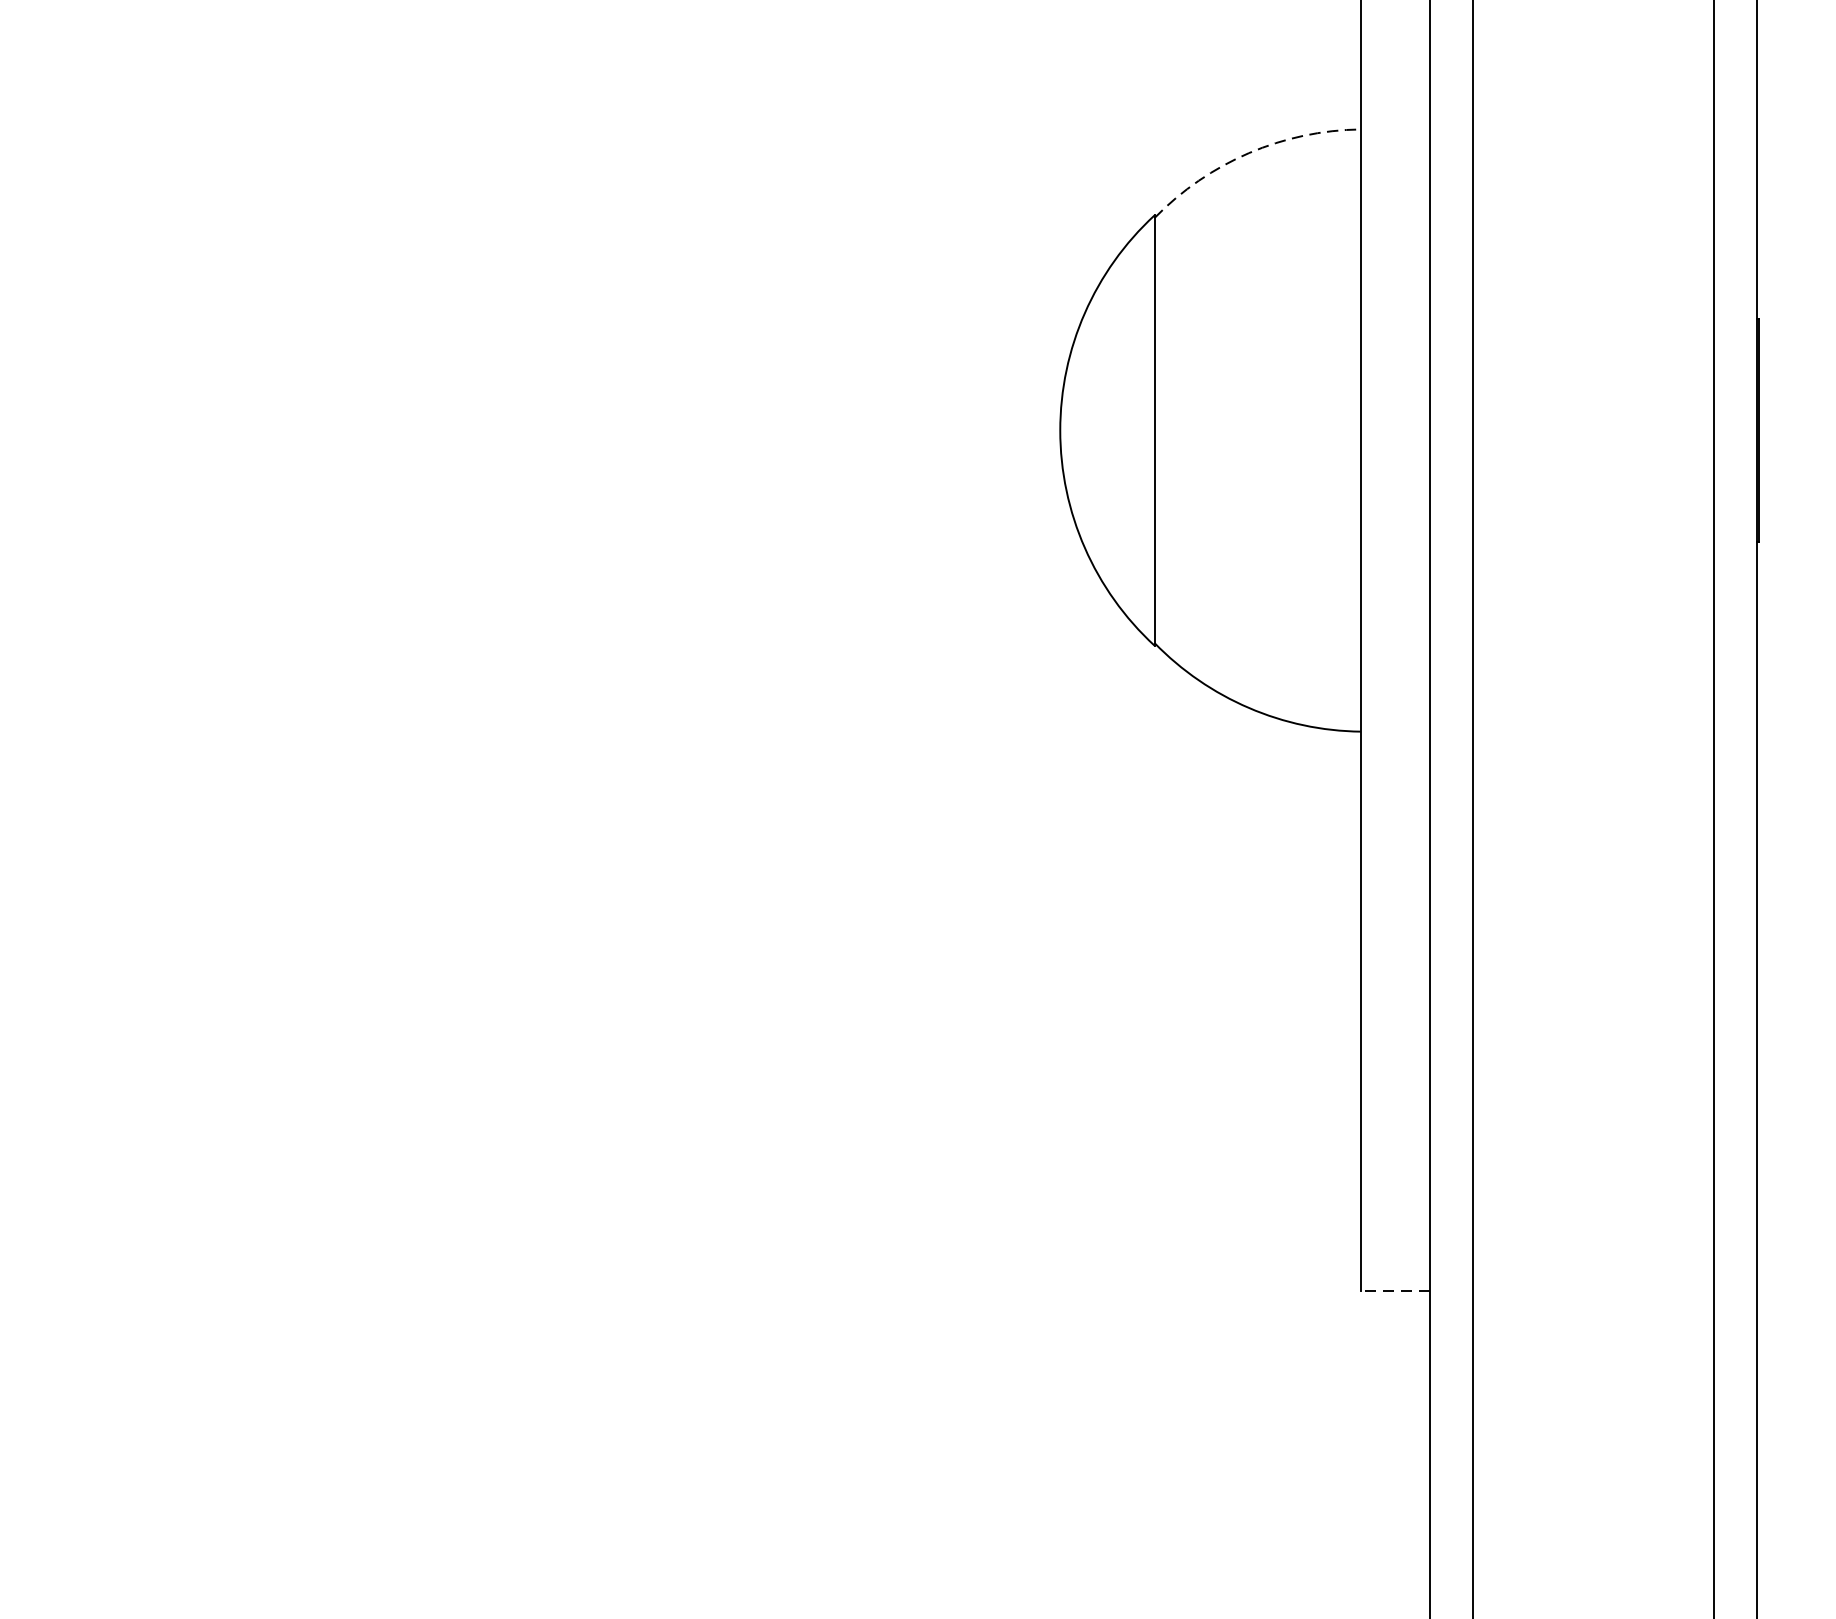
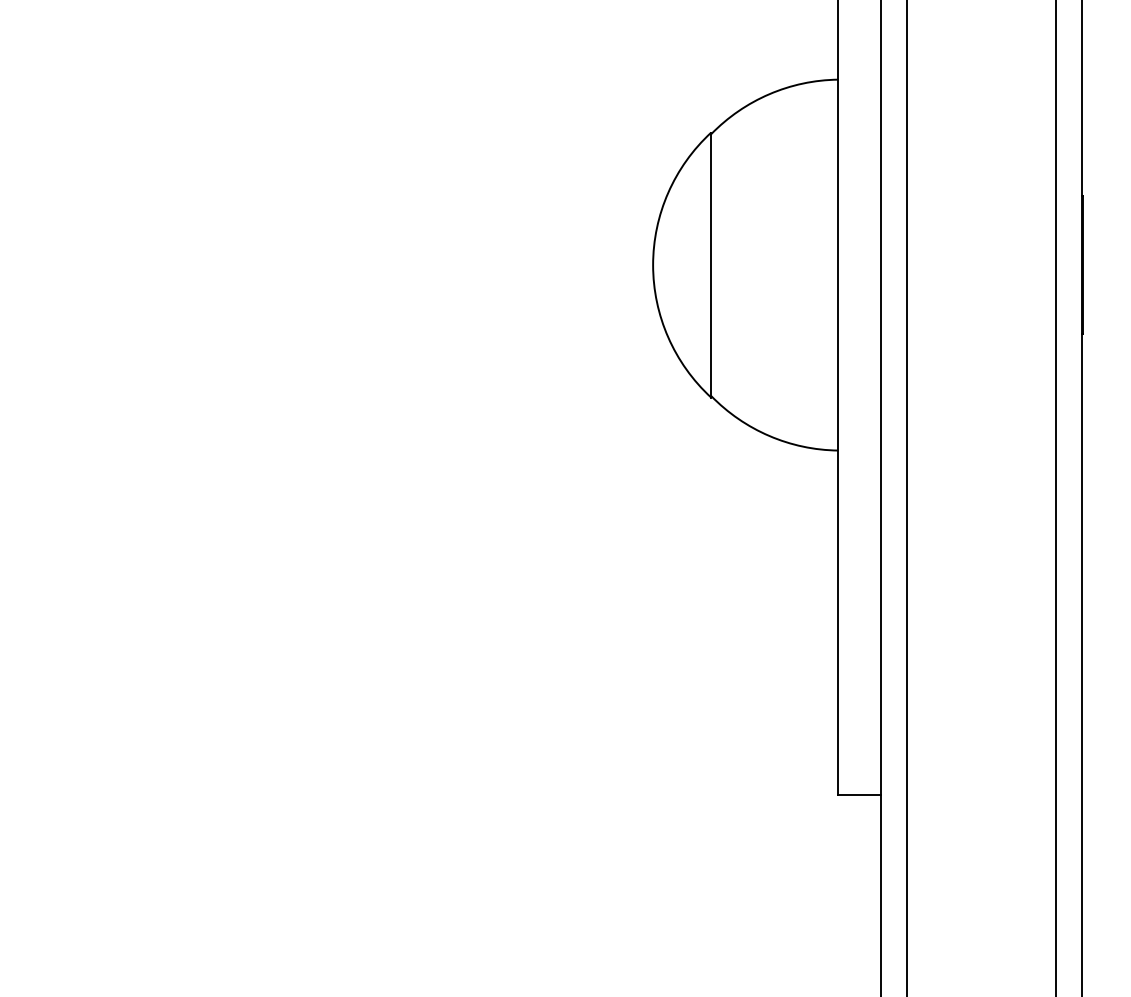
arc: (1249, 153) -> (769, 94), dashed -> solid
line: (1395, 1290) -> (859, 794), dashed -> solid

